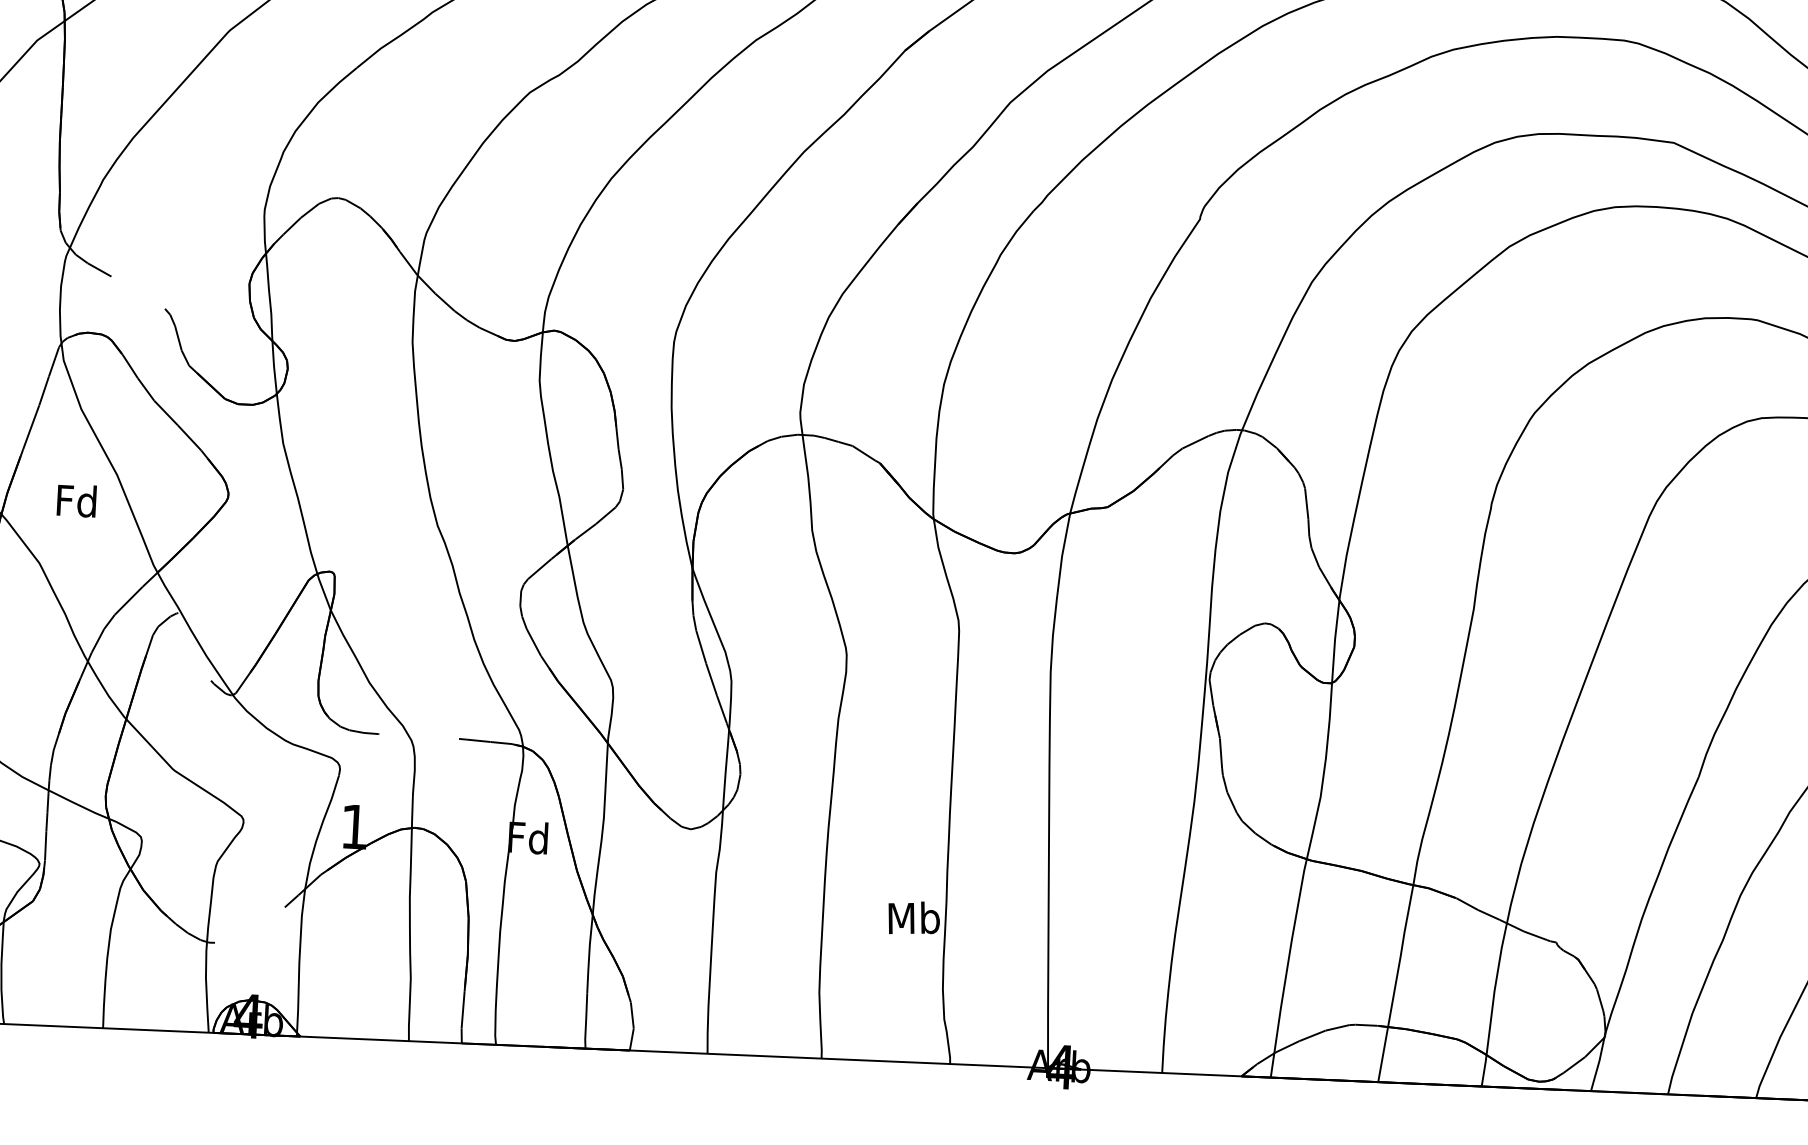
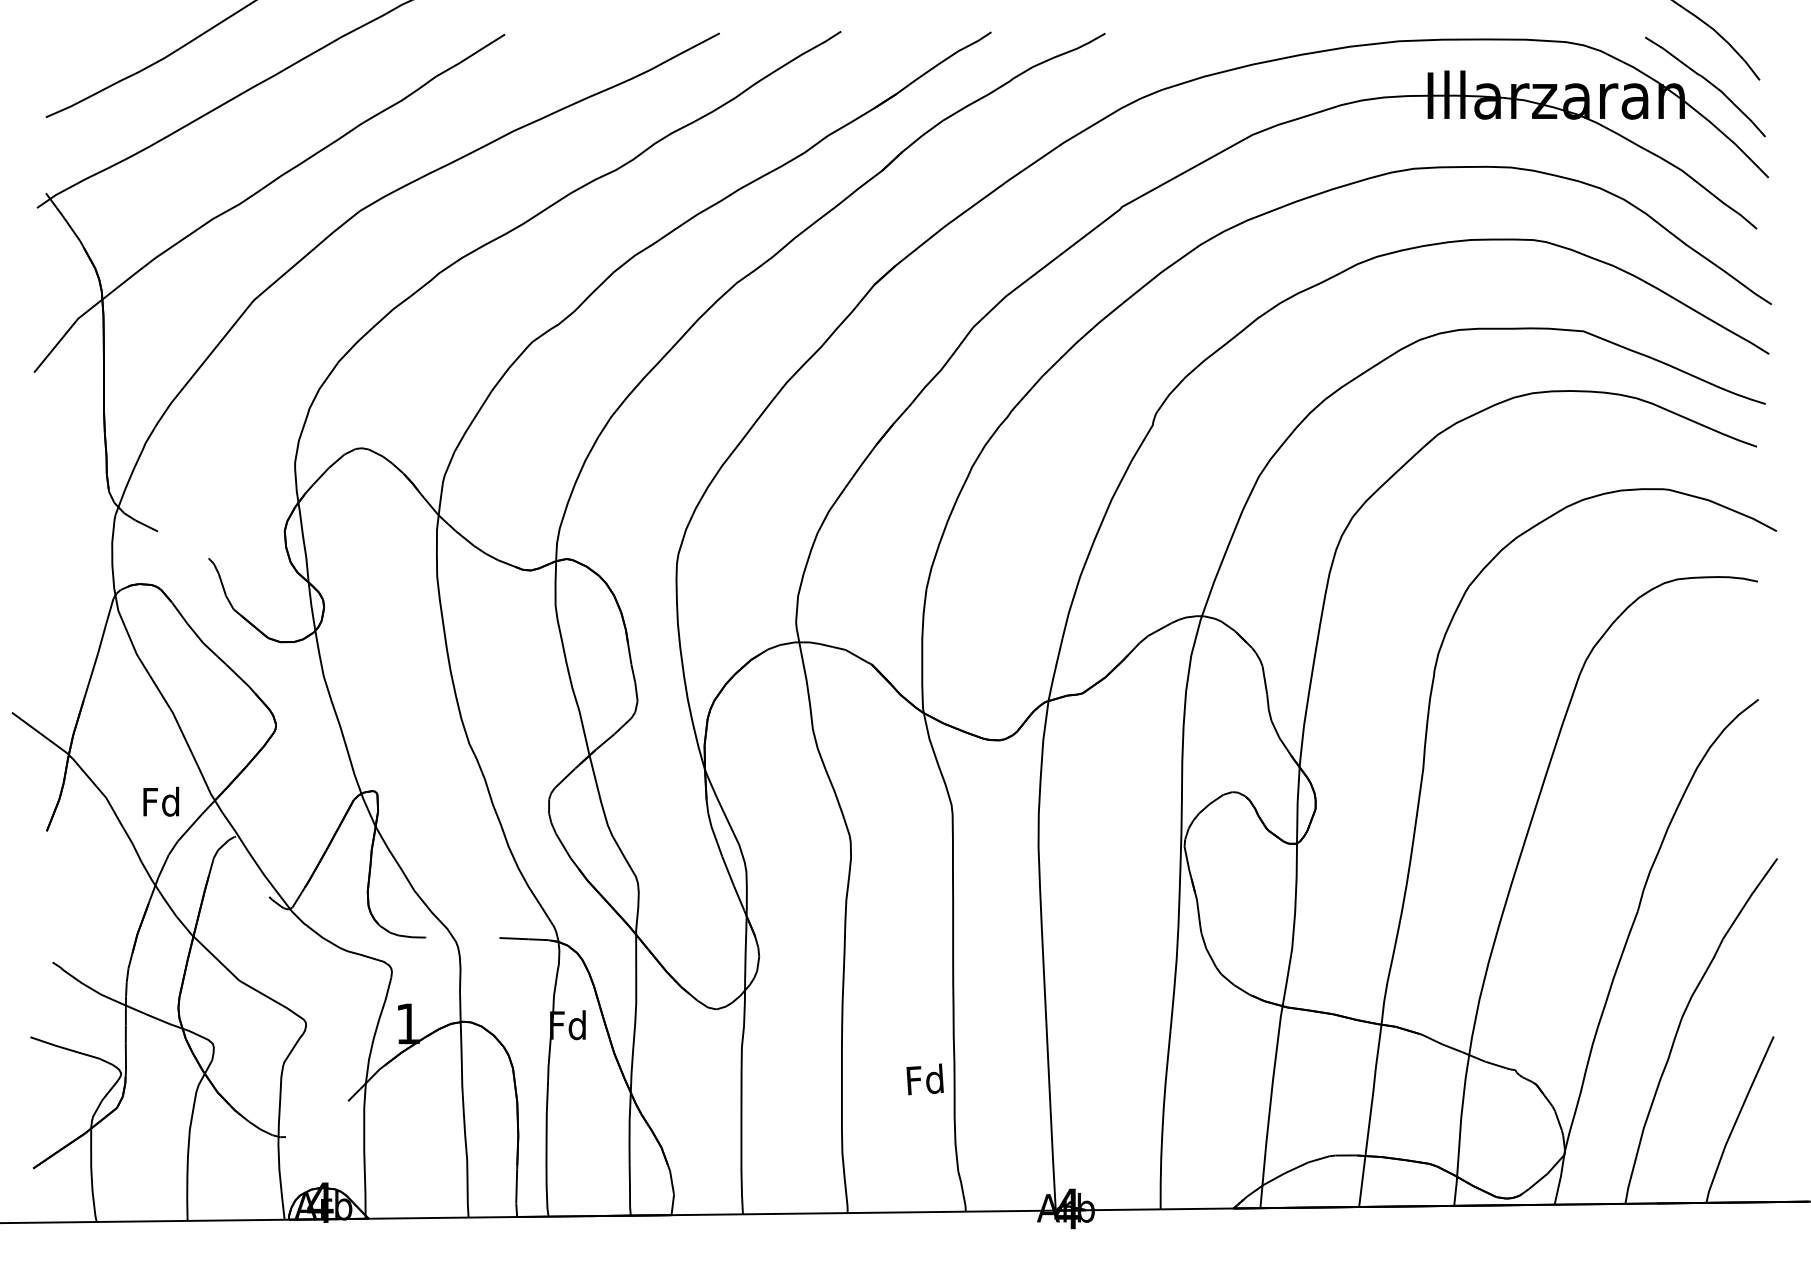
text: (77, 500) -> (161, 801), moved
text: (914, 917) -> (925, 1079), Mb -> Fd

